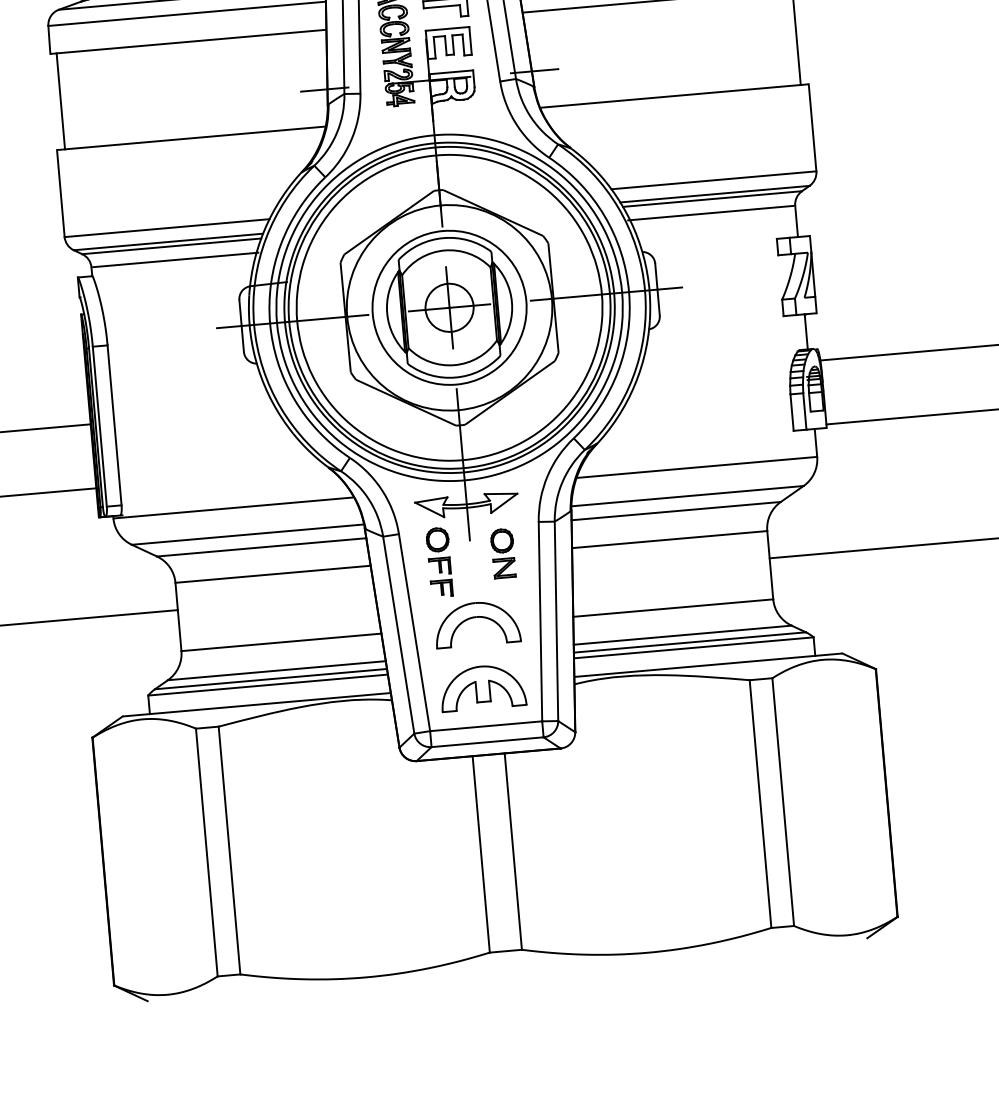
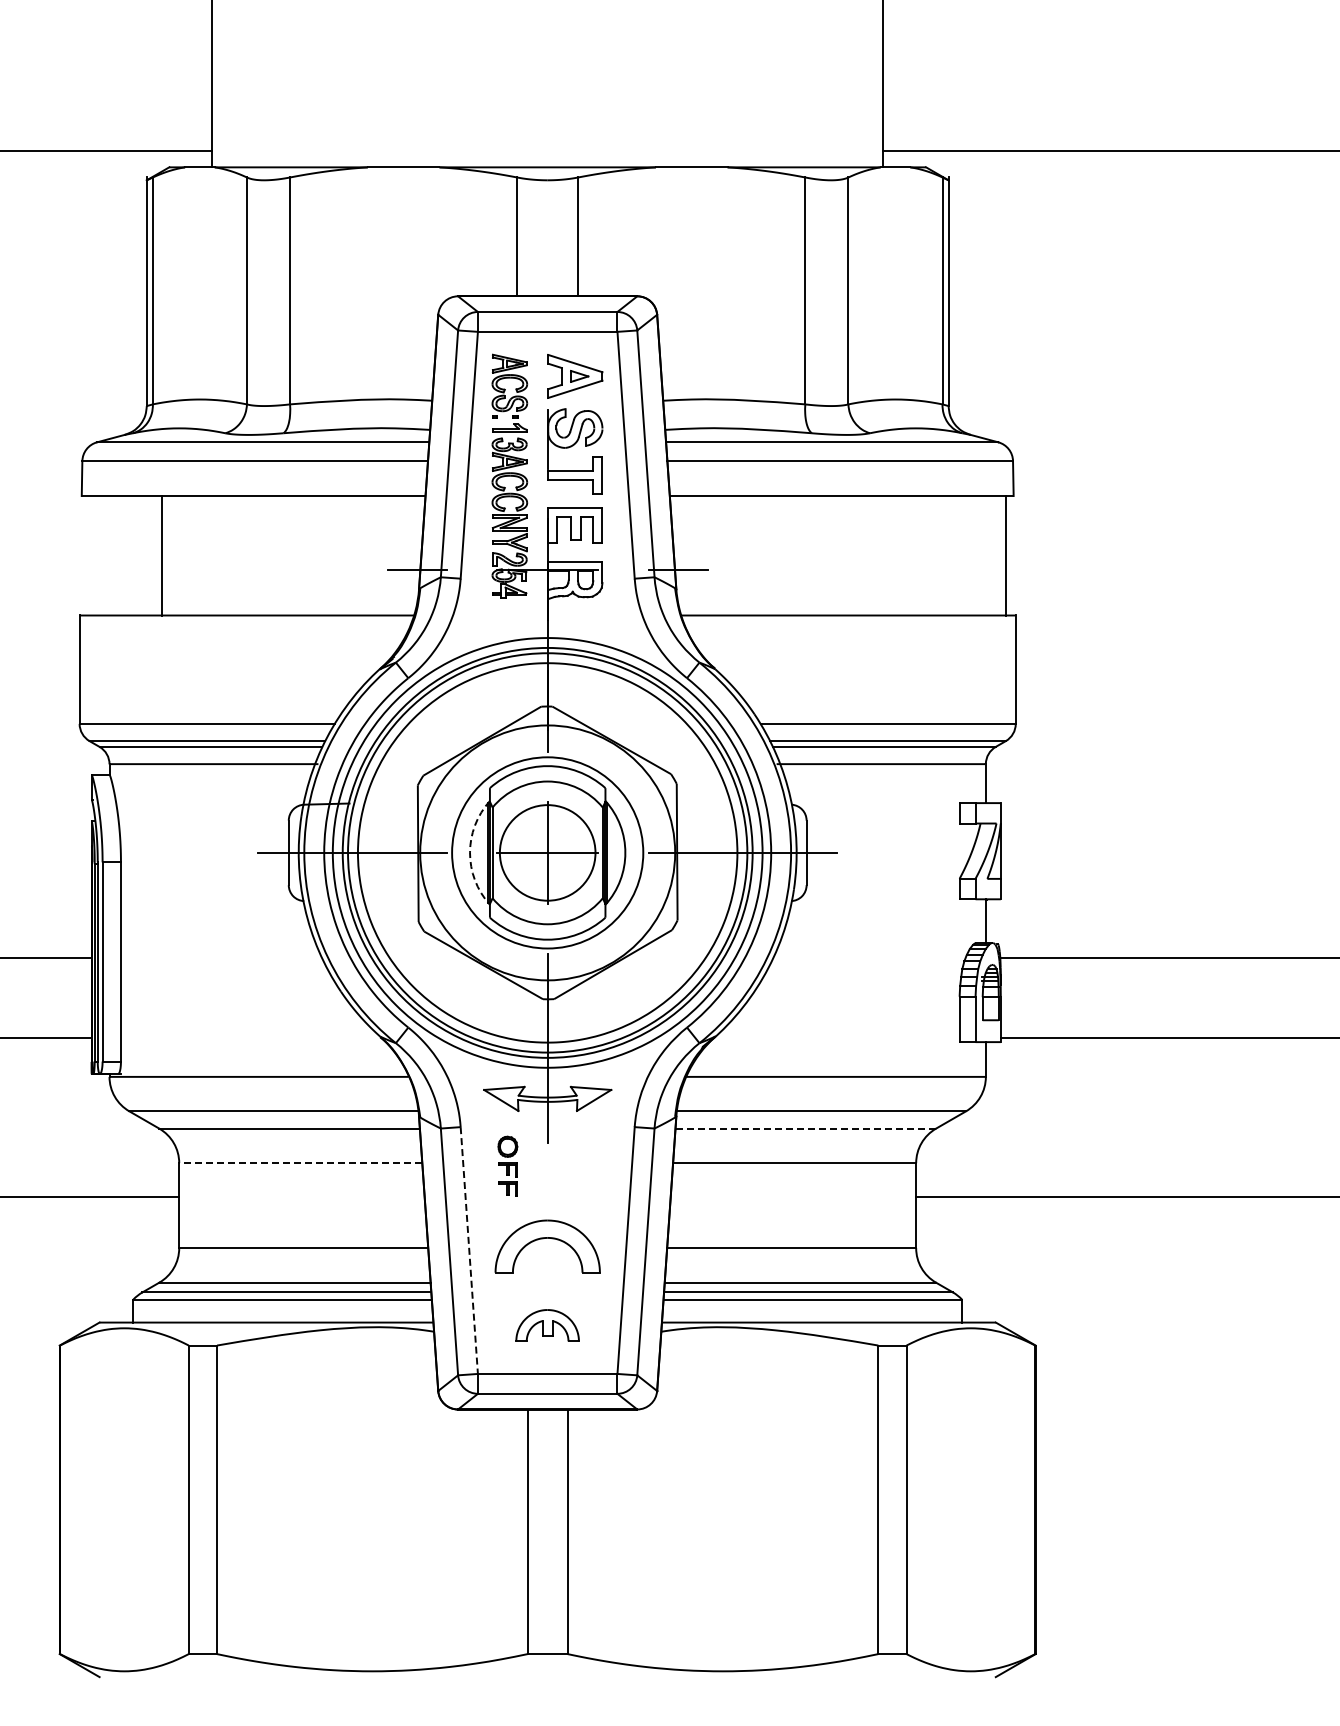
line: (60, 101) -> (161, 555), moved
circle: (449, 307) -> (547, 852), size x1.6
arc: (387, 312) -> (470, 852), solid -> dashed
line: (676, 510) -> (806, 1128), solid -> dashed
part: (503, 552) -> (587, 1161), removed
part: (439, 562) -> (507, 1166), size x0.7
line: (272, 574) -> (300, 1163), solid -> dashed
line: (414, 632) -> (469, 1250), solid -> dashed
part: (482, 687) -> (547, 1325), size x0.6

